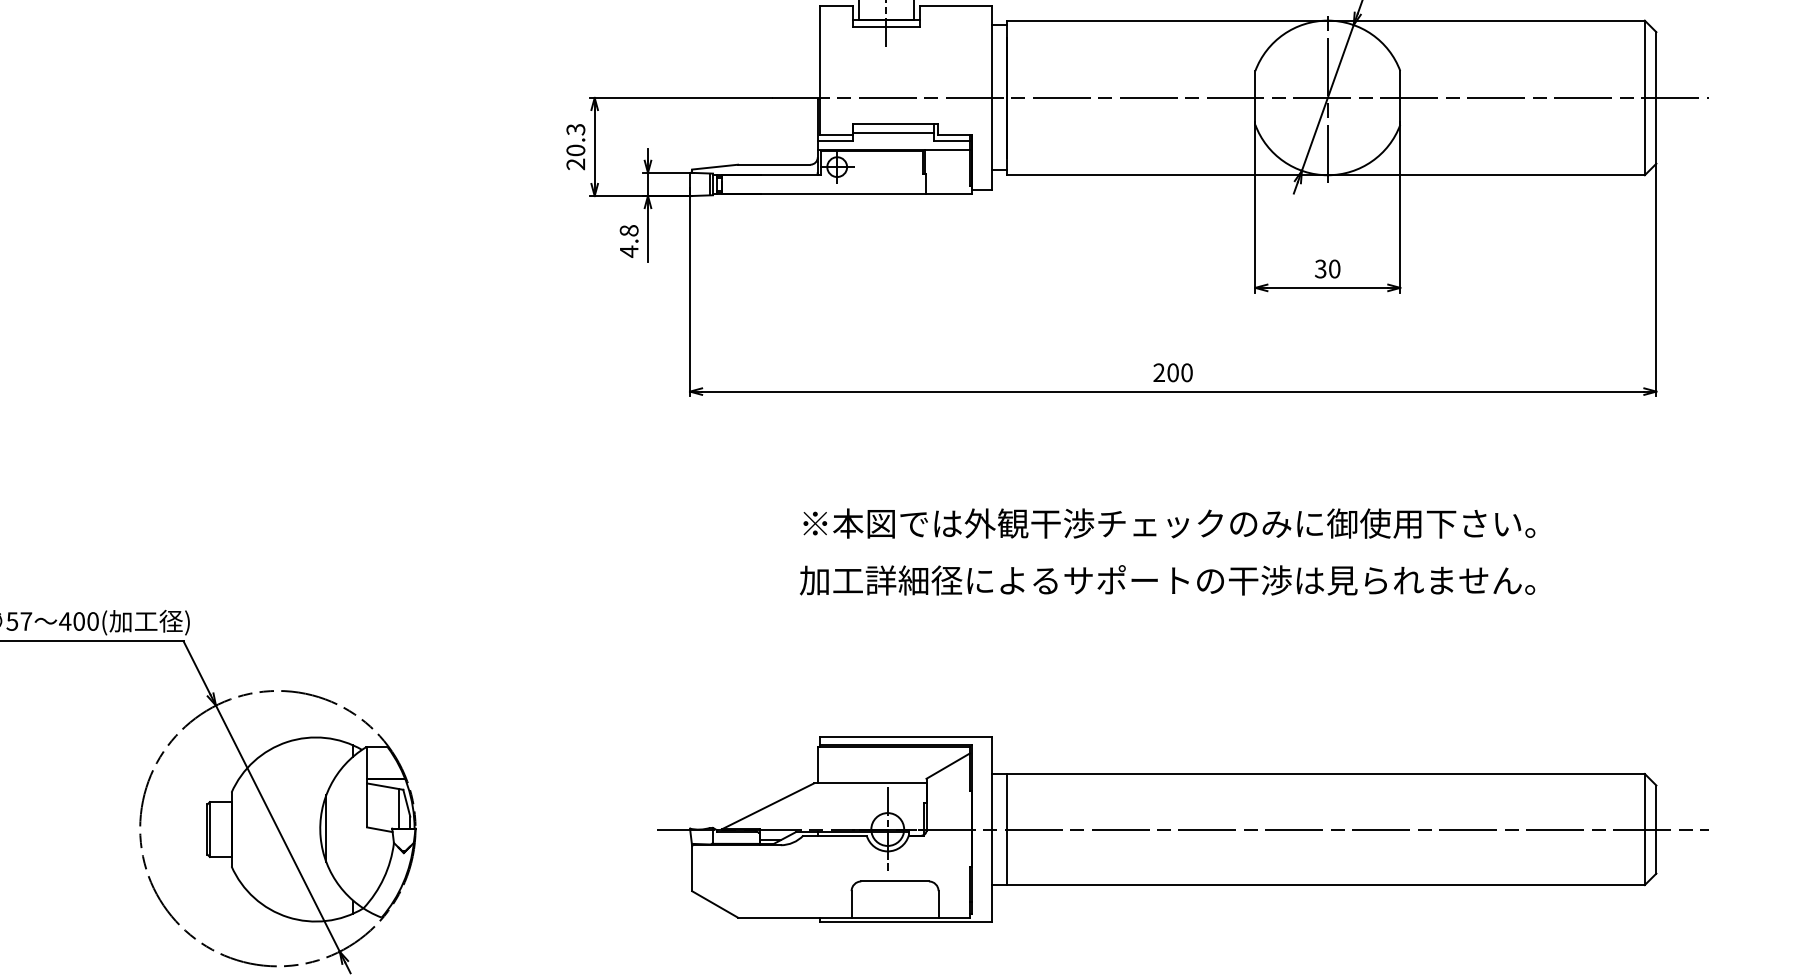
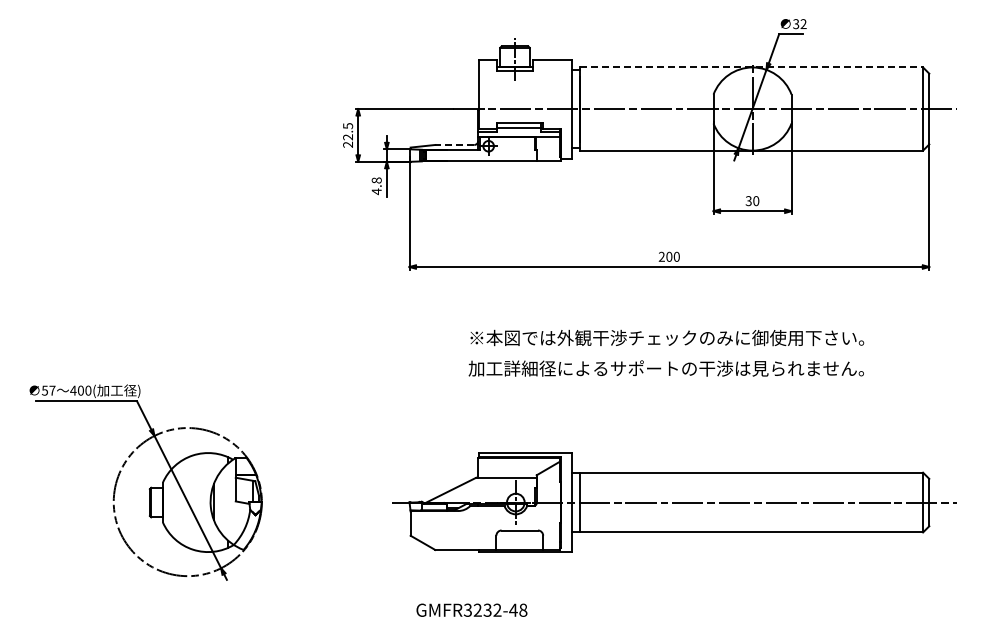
line: (1325, 20) -> (751, 67), solid -> dashed
text: (576, 139) -> (348, 131), 20.3 -> 22.5
line: (773, 163) -> (454, 144), solid -> dashed

